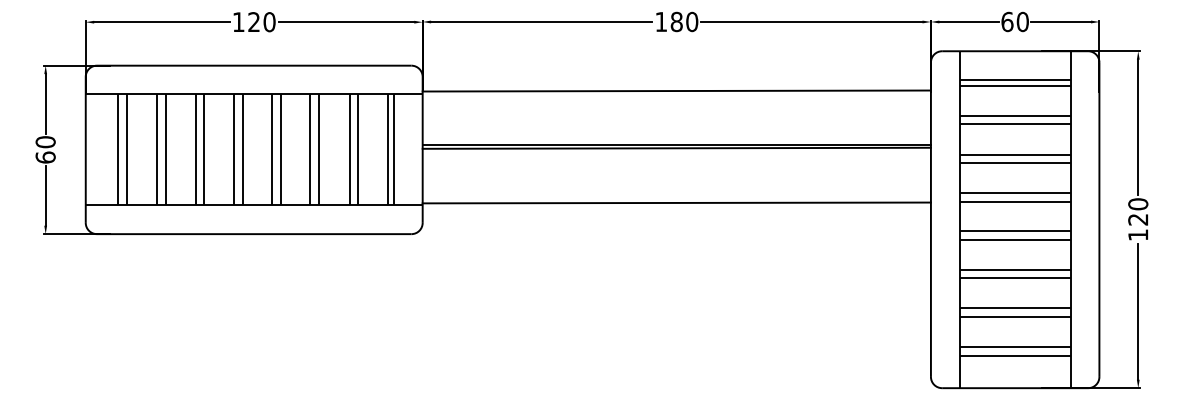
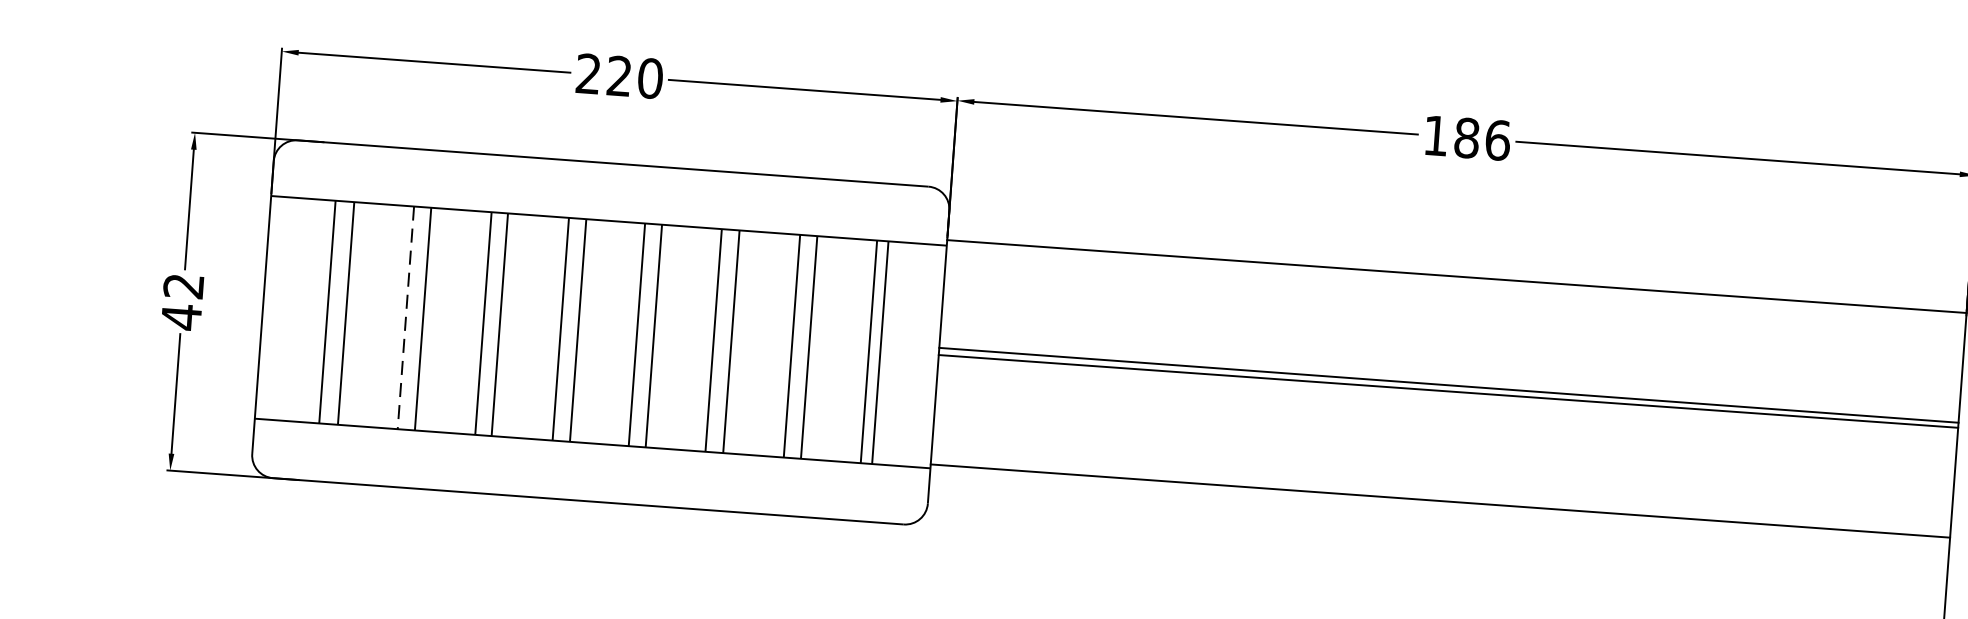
text: (238, 21) -> (588, 72), 120 -> 220
text: (692, 21) -> (1498, 139), 180 -> 186
line: (157, 149) -> (406, 317), solid -> dashed
text: (45, 150) -> (182, 302), 60 -> 42

